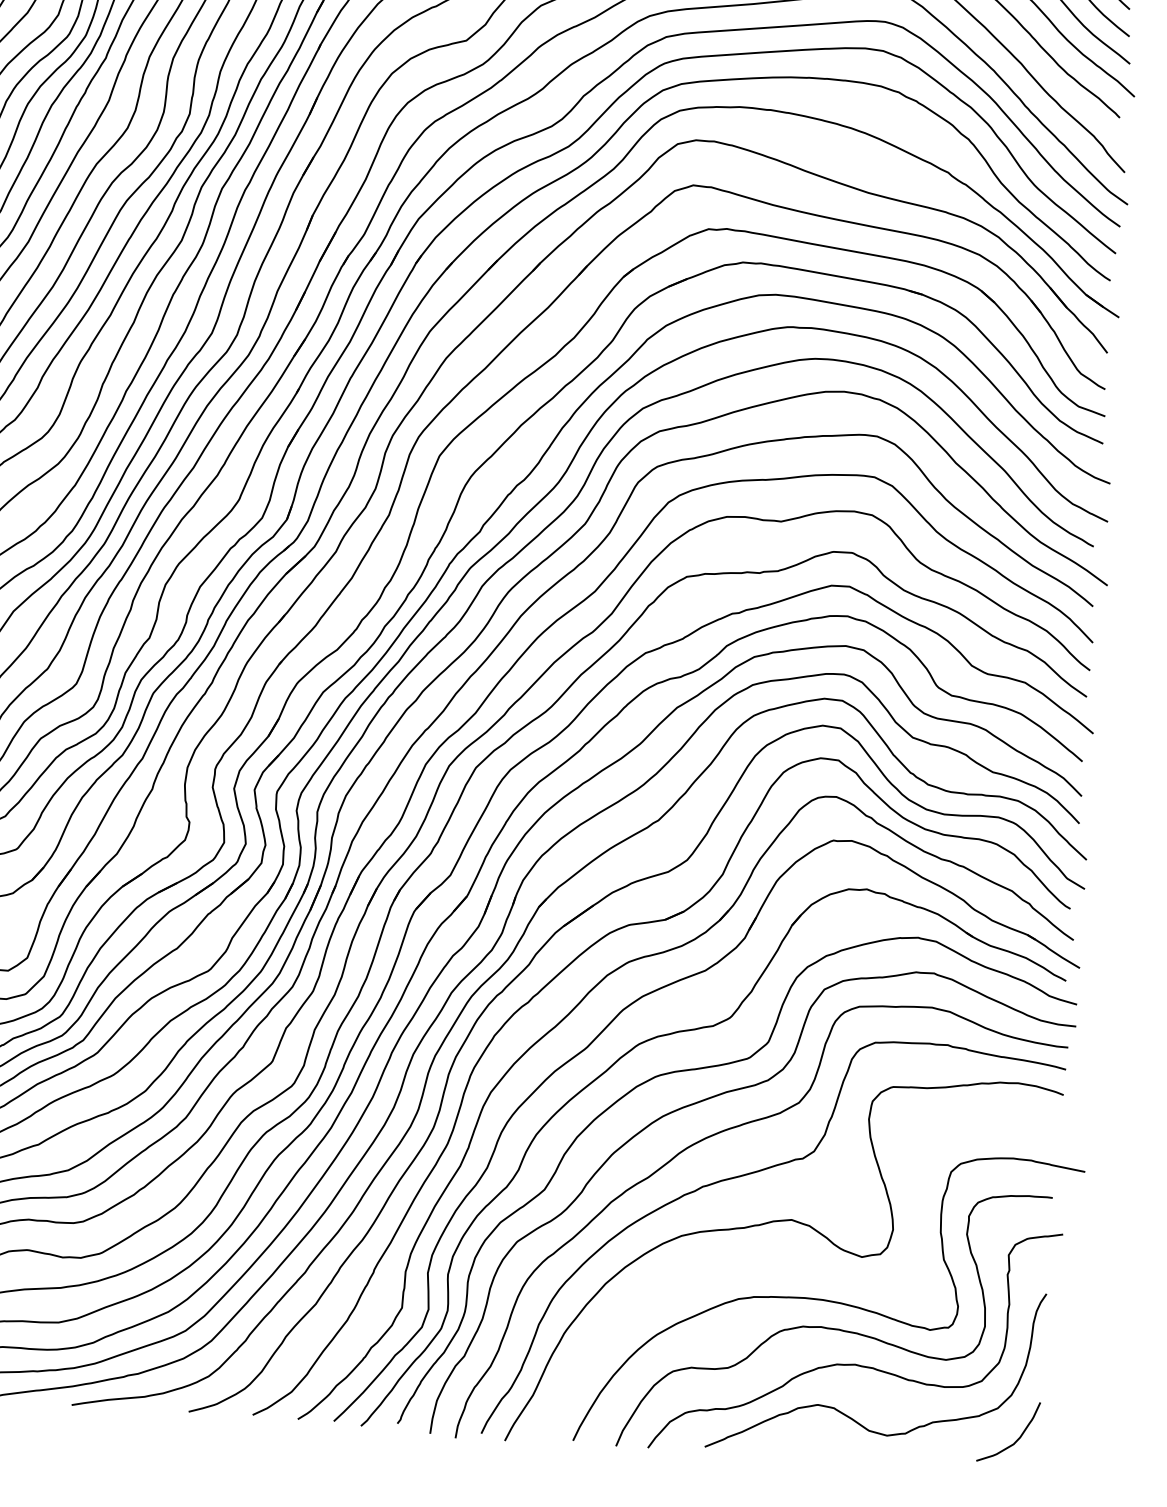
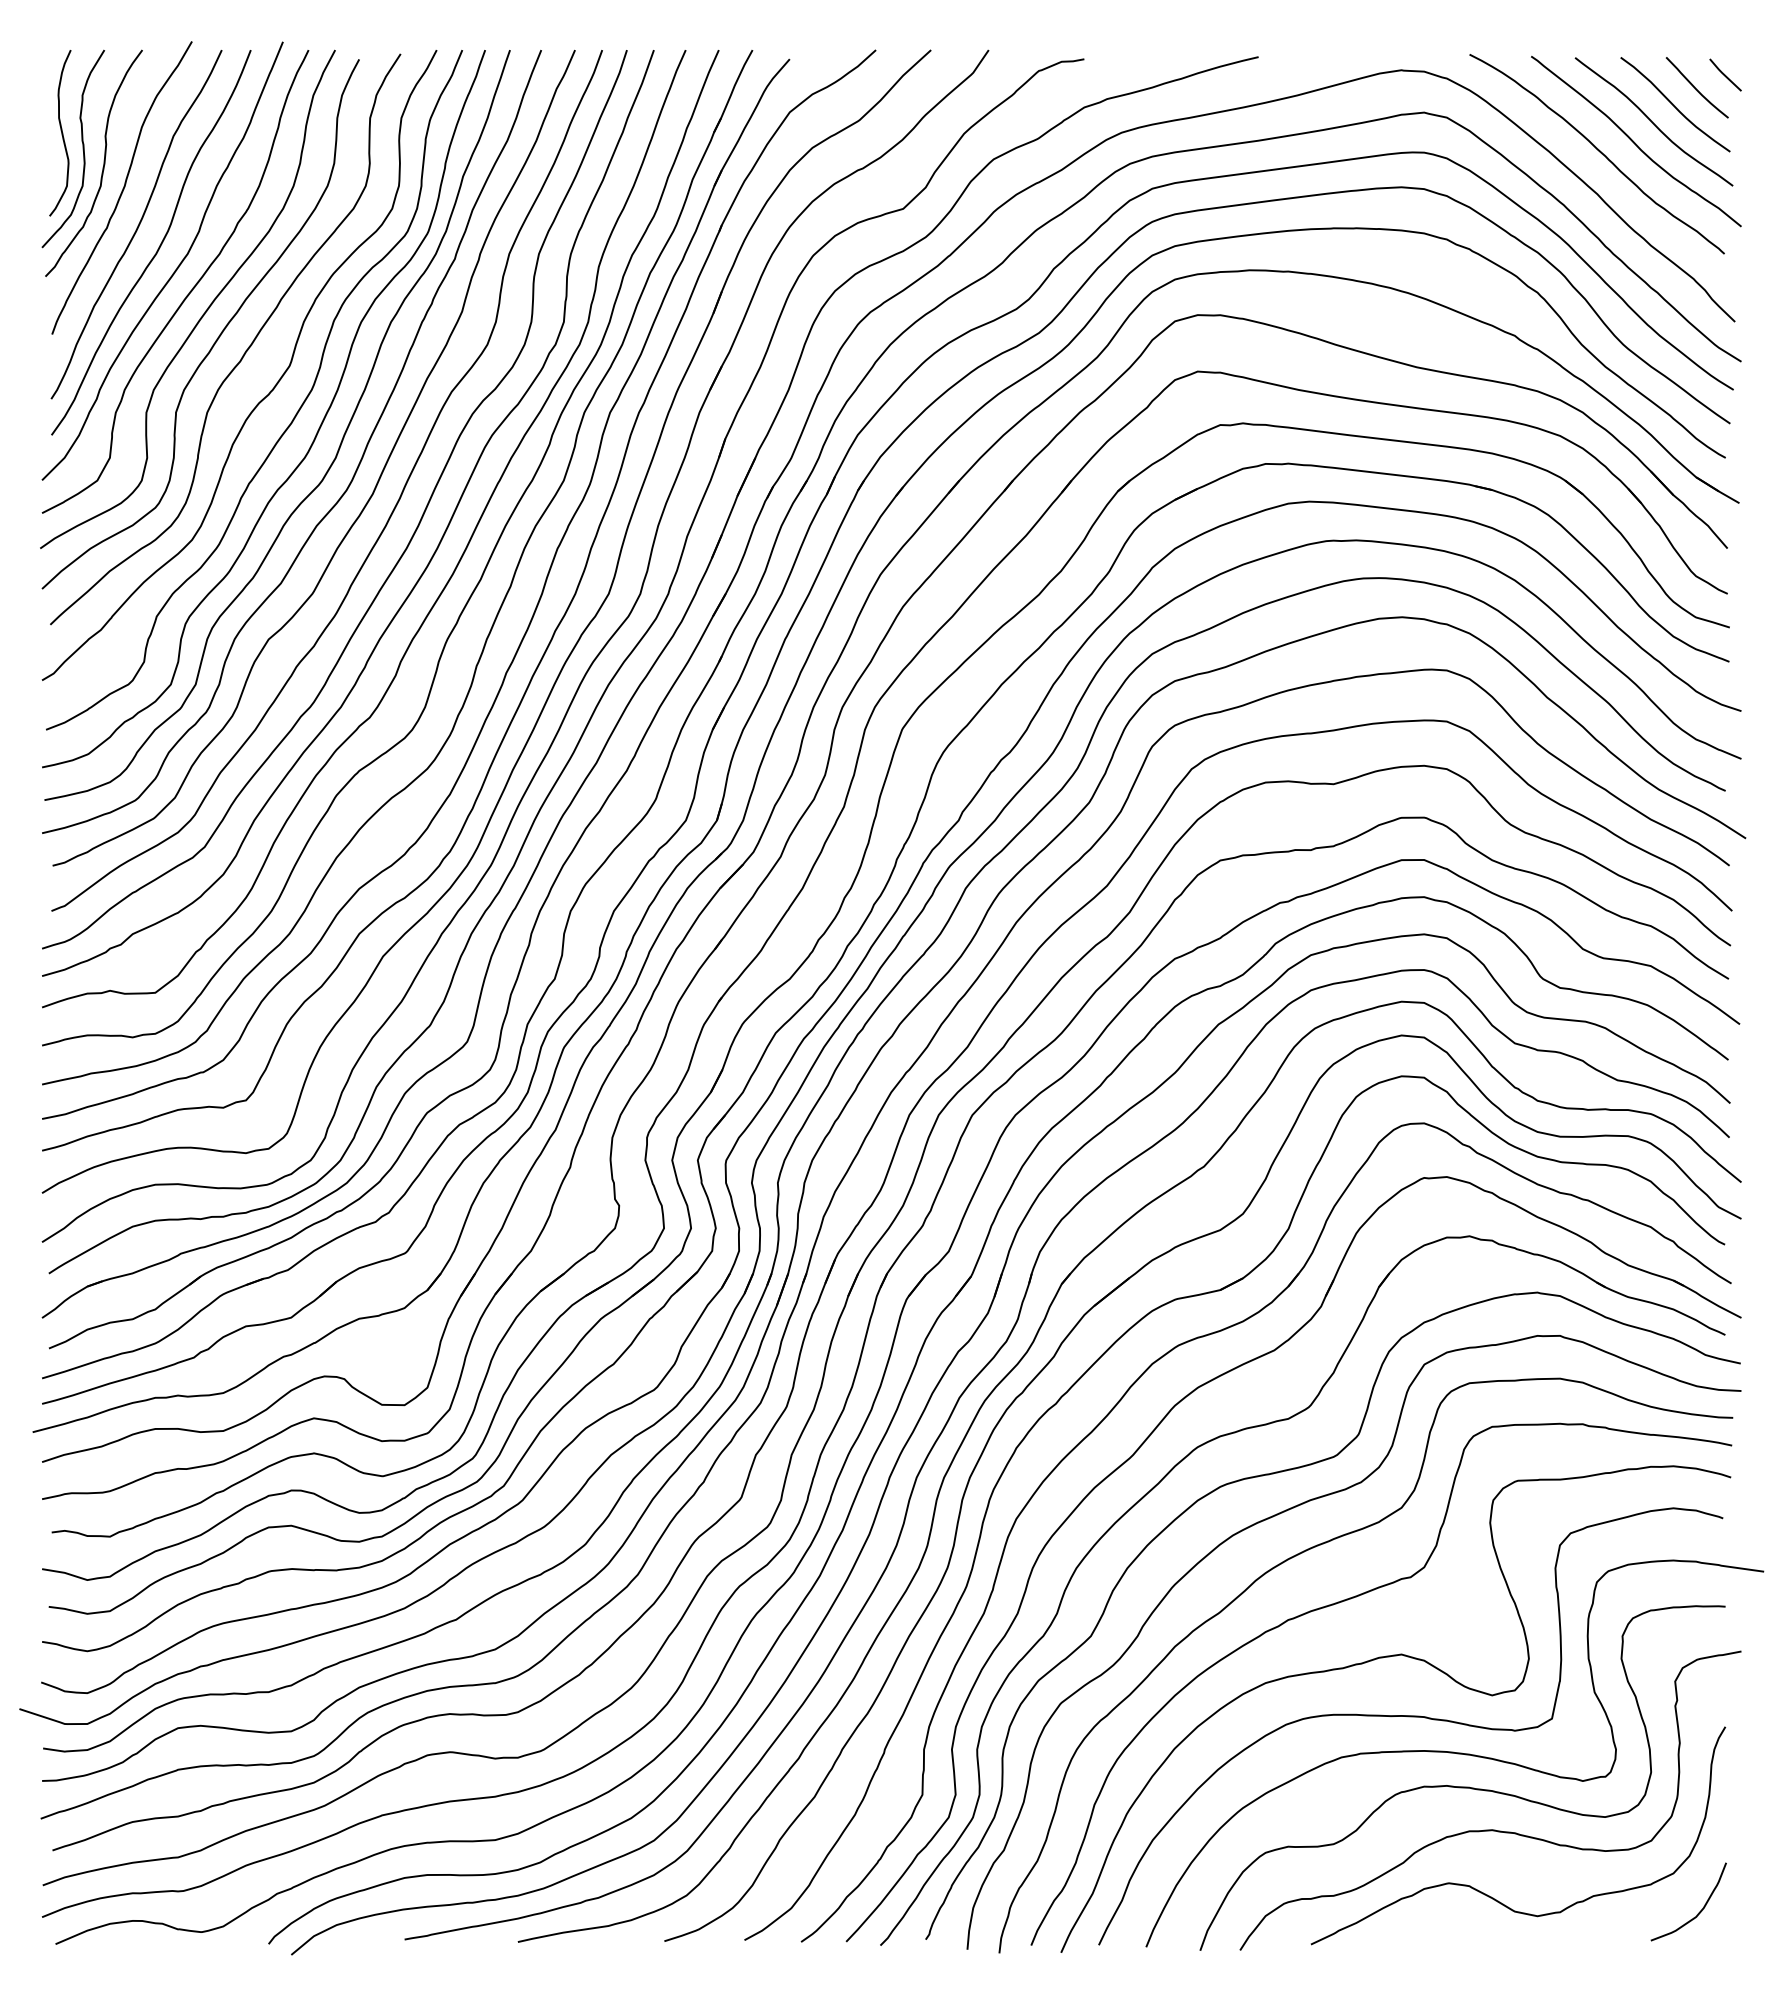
curve: (795, 1270) -> (1410, 1717), added

